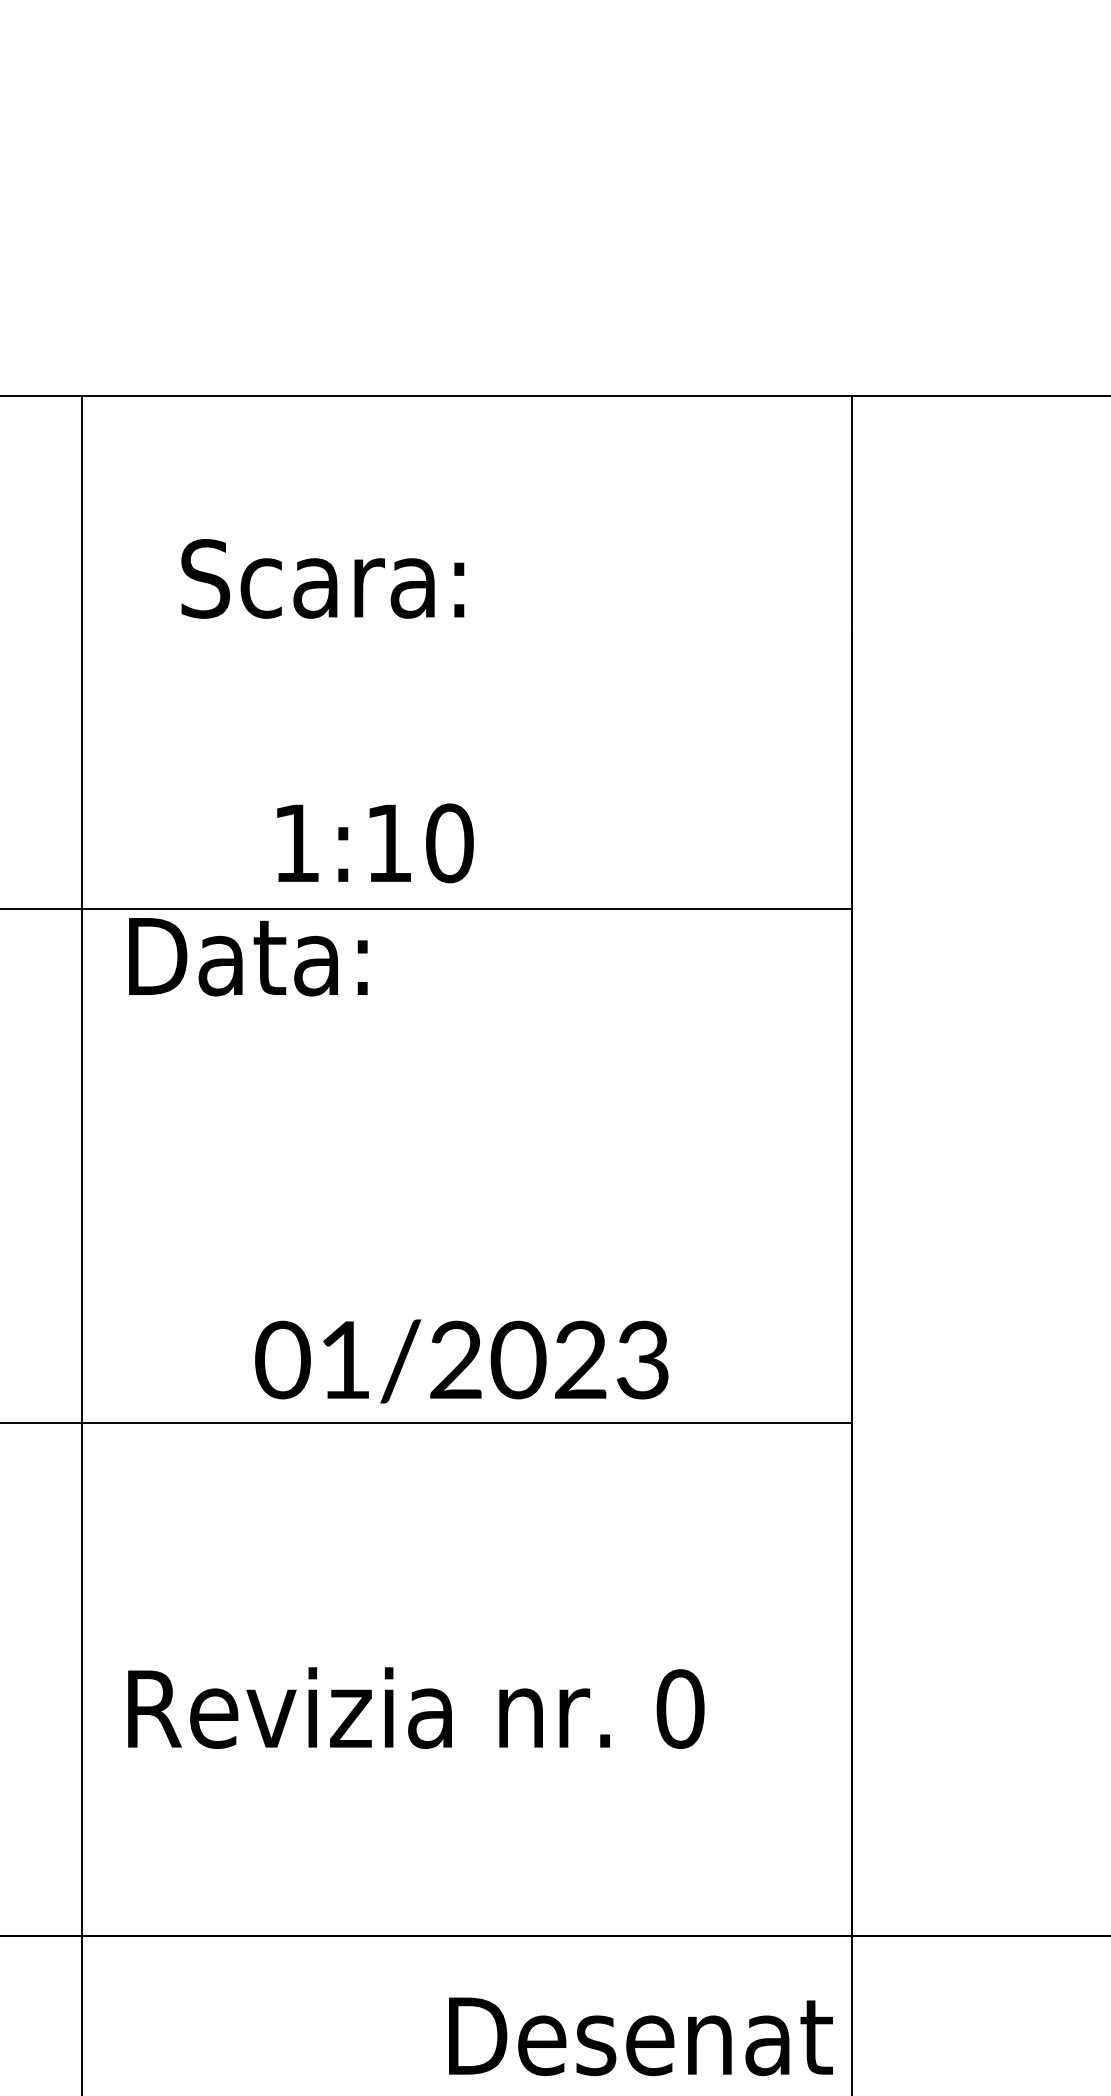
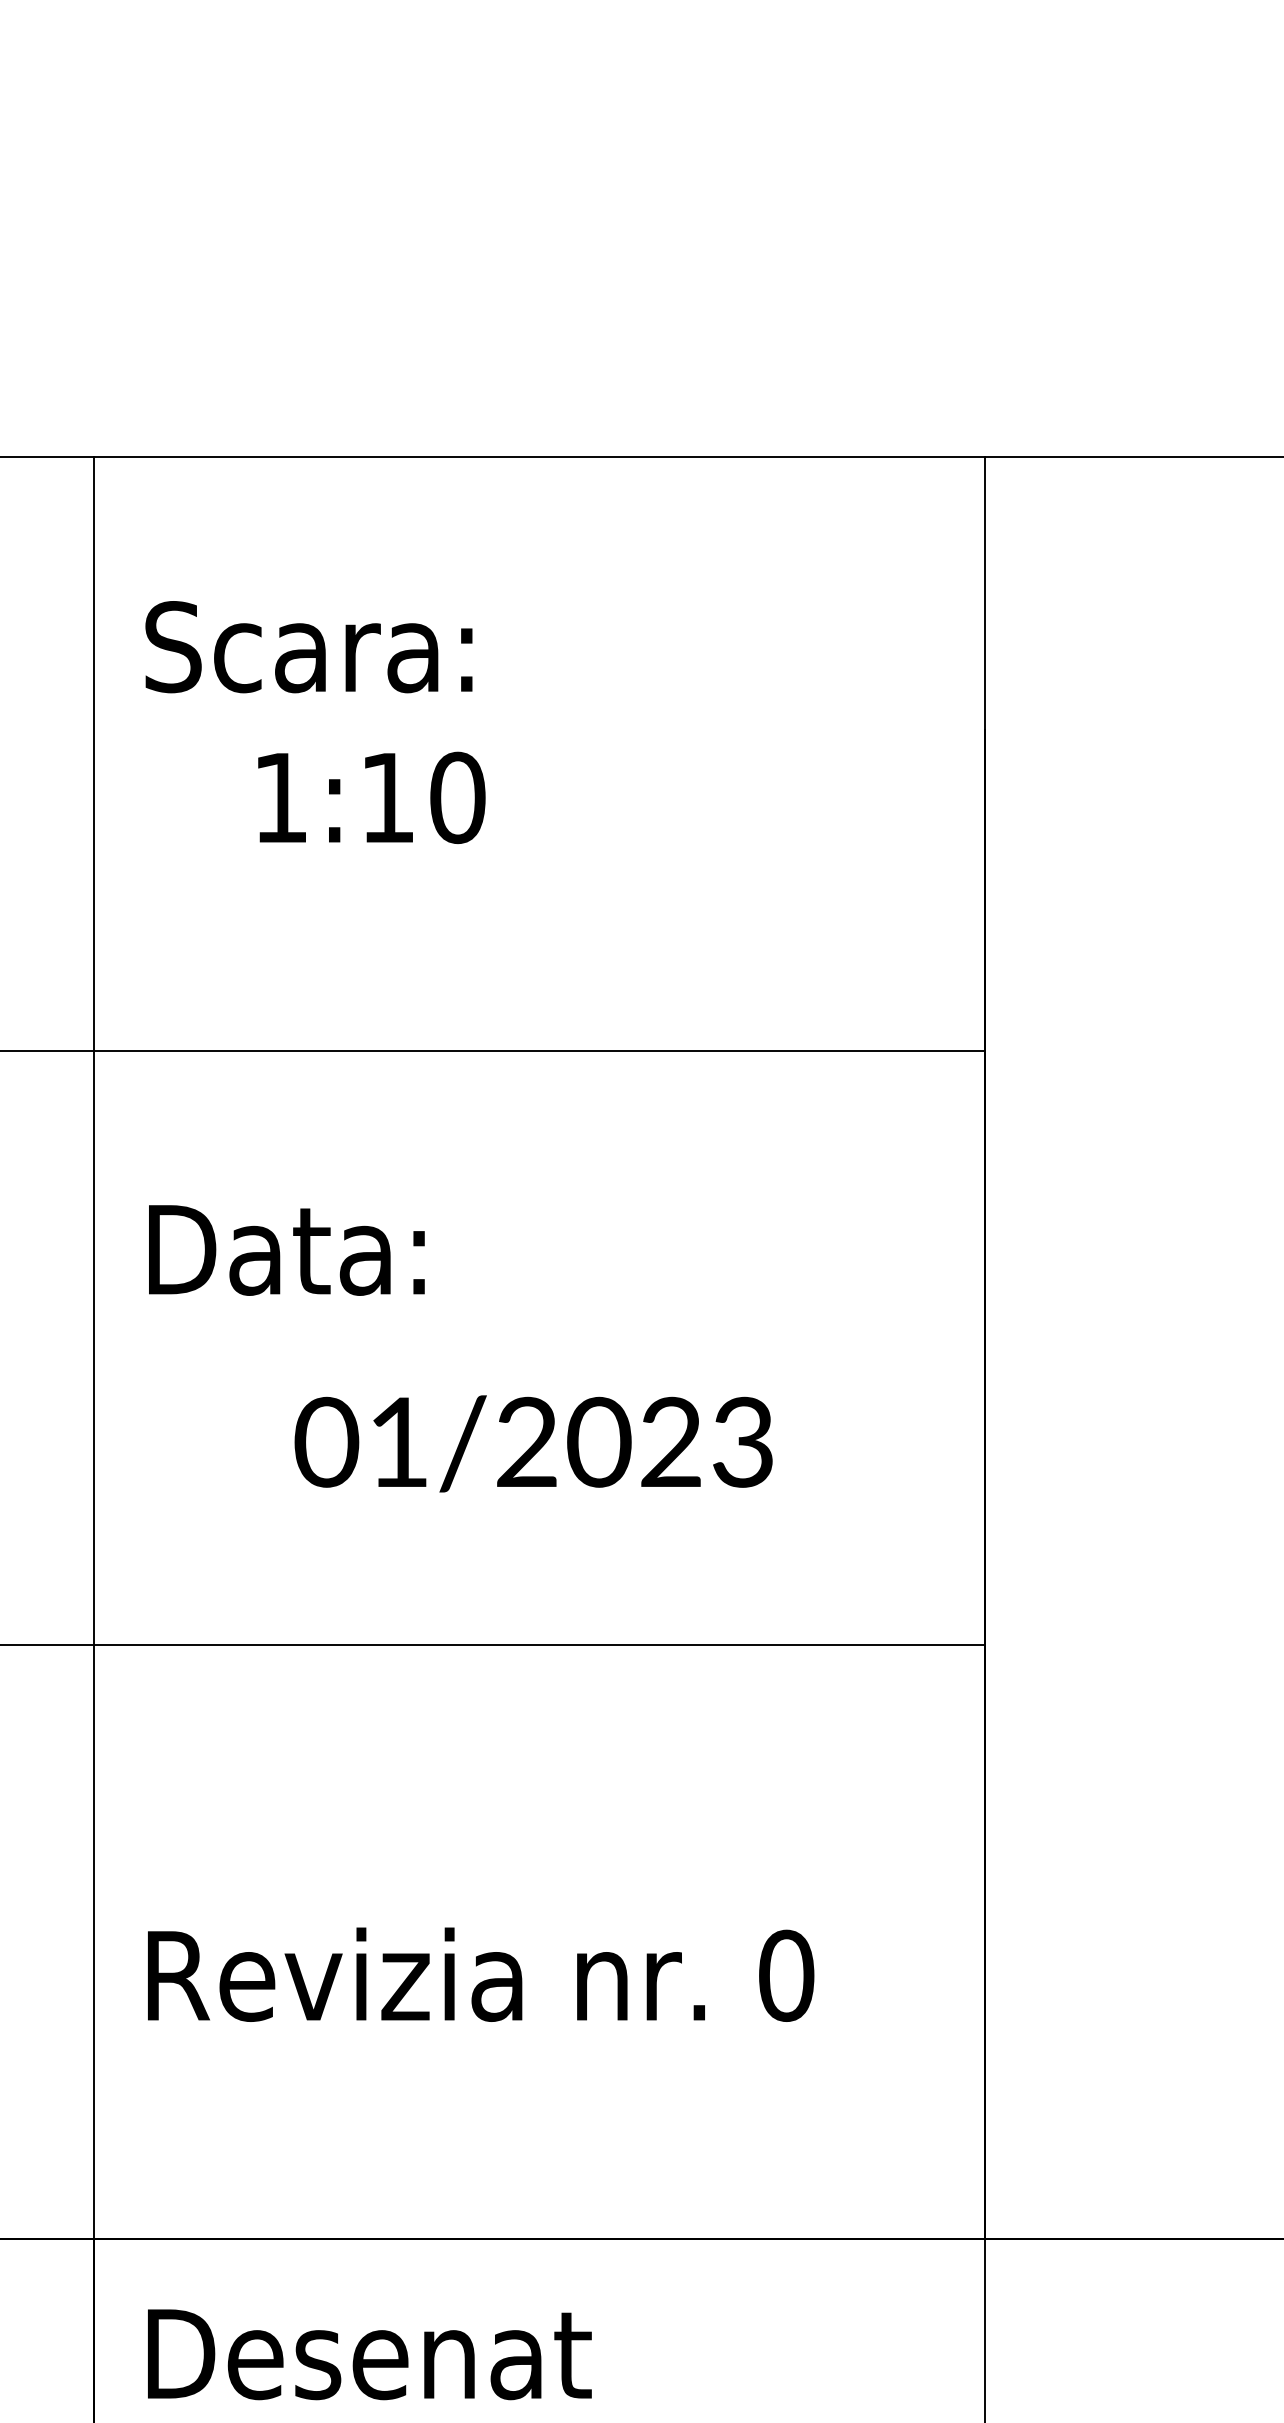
text: (322, 579) -> (308, 647), moved
text: (375, 843) -> (371, 797), moved
text: (248, 957) -> (286, 1250), moved
text: (461, 1361) -> (533, 1443), moved
text: (640, 2036) -> (369, 2354), moved

